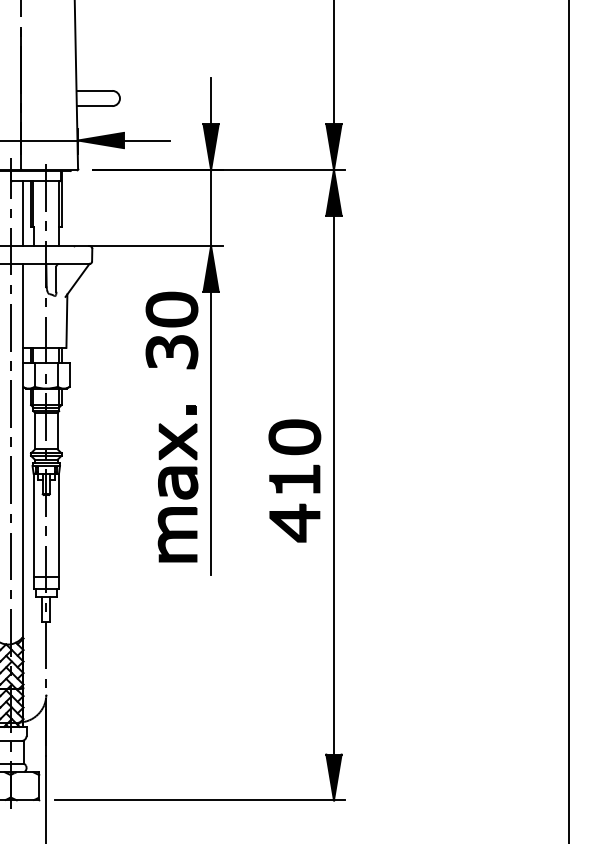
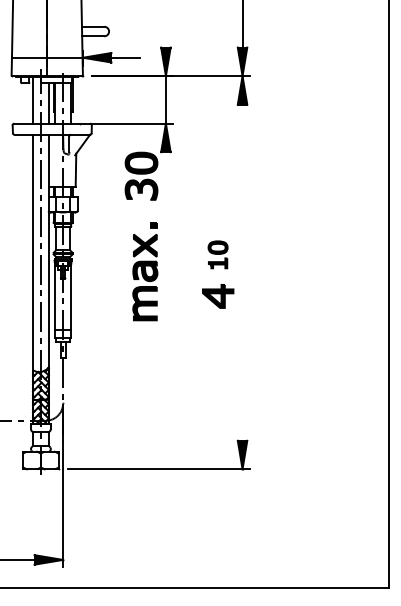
line: (210, 101) -> (165, 33), removed
line: (210, 433) -> (165, 240), removed
part: (293, 455) -> (217, 254), size x0.6
line: (333, 484) -> (242, 272), removed

